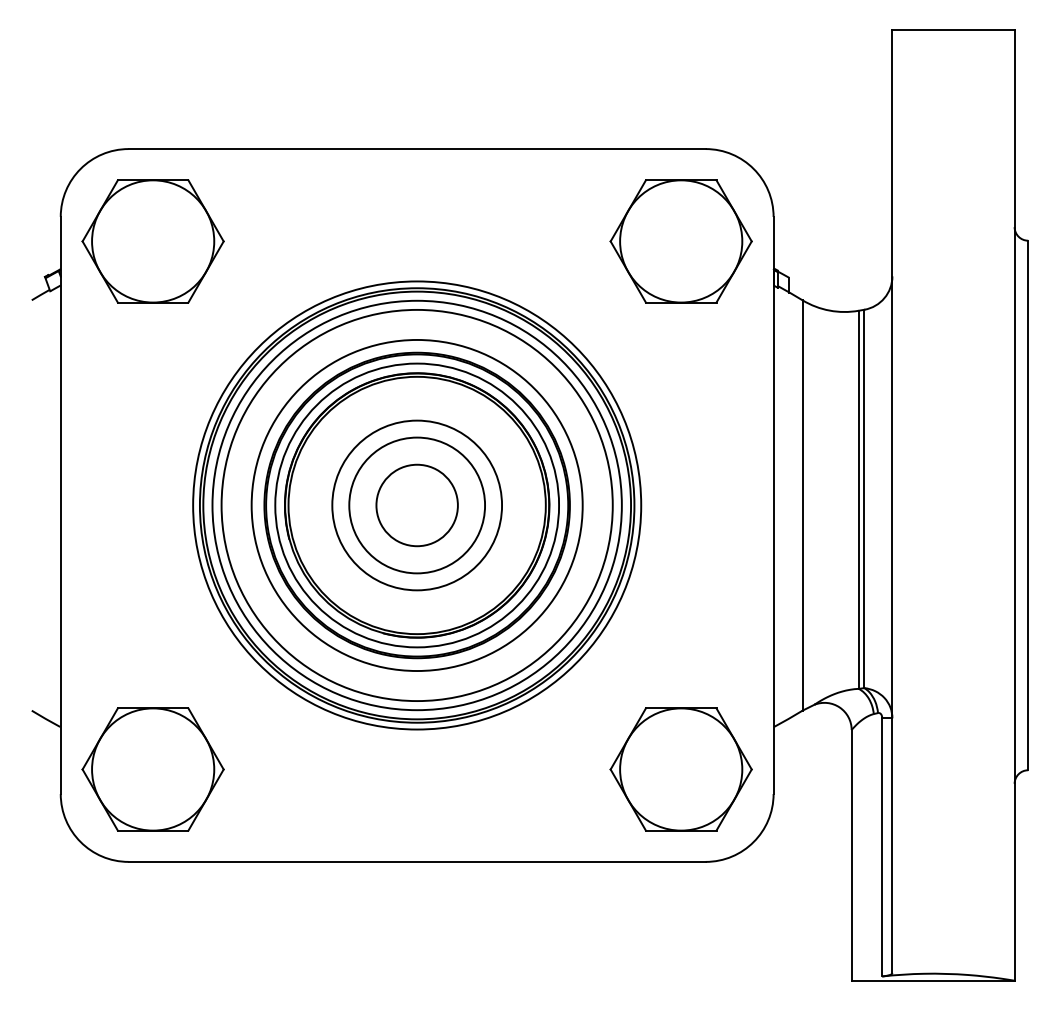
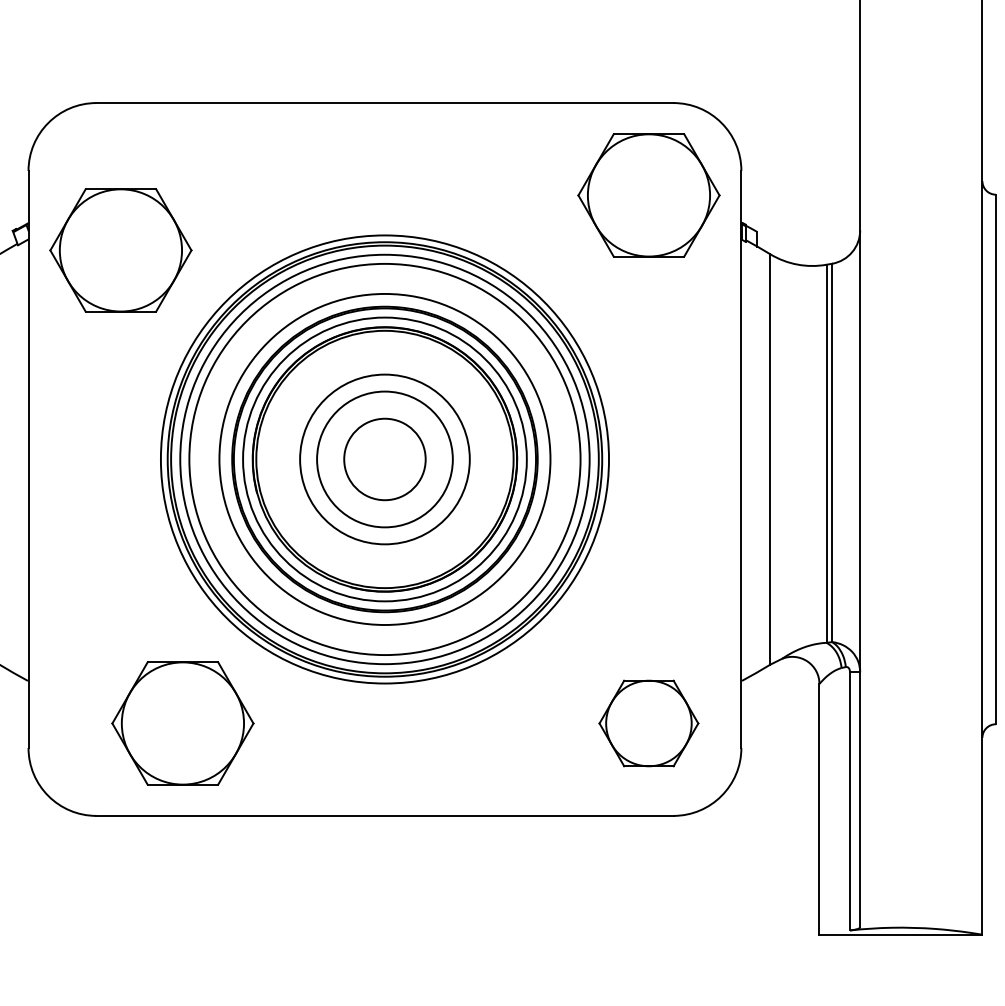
part: (152, 241) -> (120, 250), moved
part: (152, 769) -> (182, 723), moved
part: (680, 769) -> (648, 723), size x0.7

